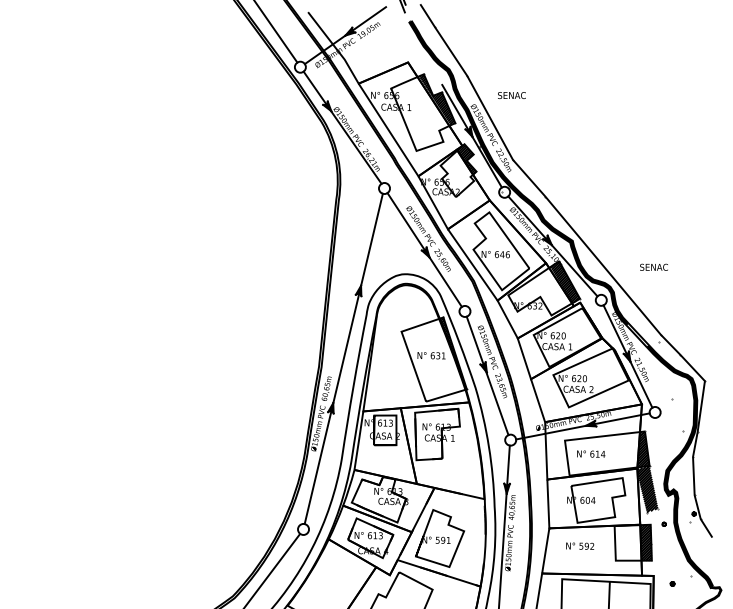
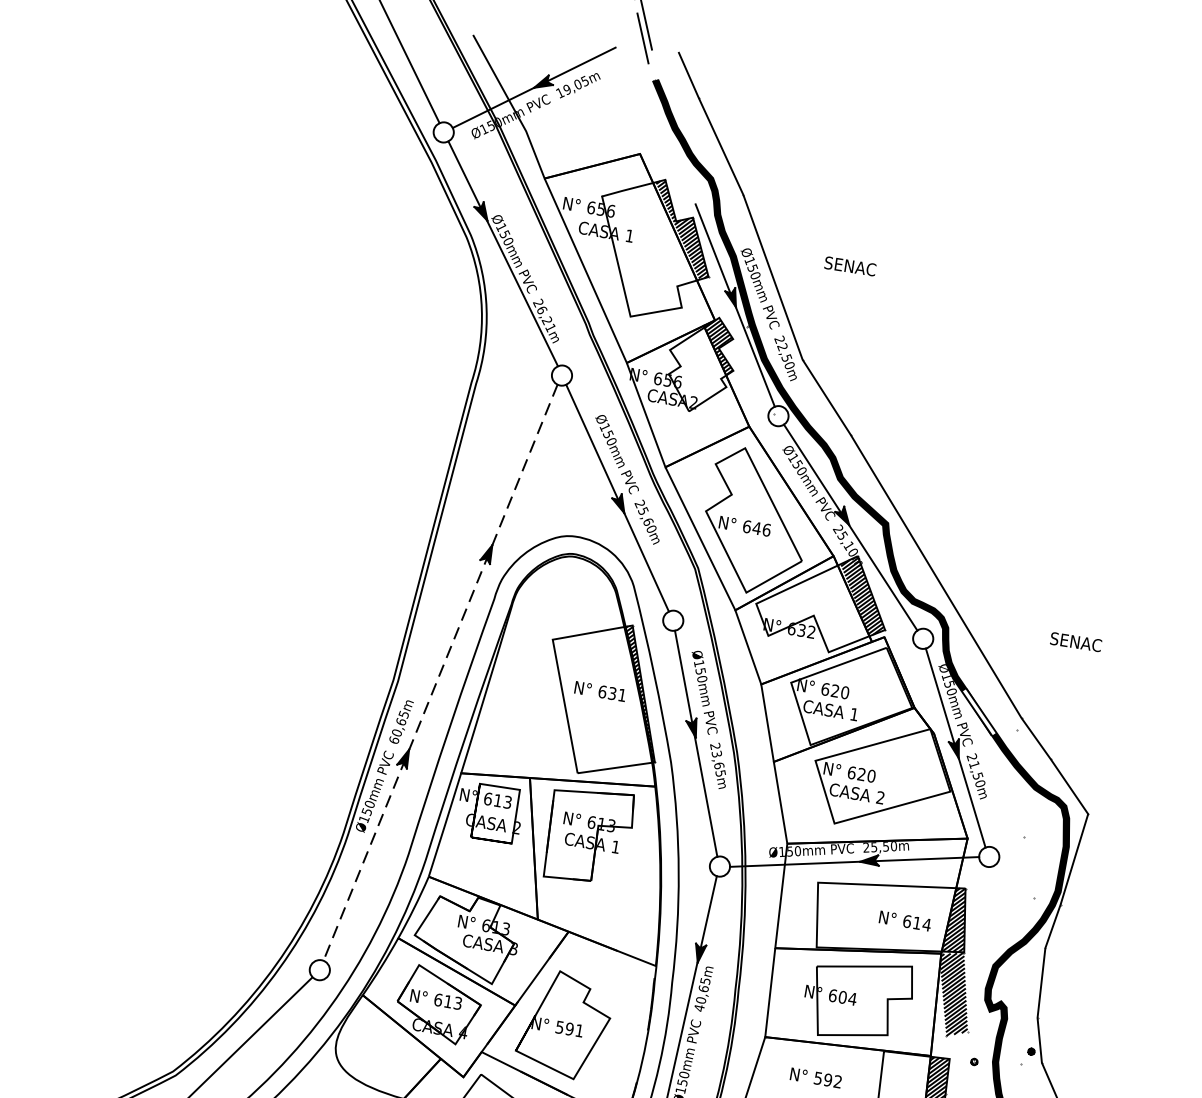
text: (511, 95) -> (849, 266), moved
text: (653, 266) -> (1075, 640), moved
line: (343, 358) -> (440, 671), solid -> dashed
text: (591, 453) -> (905, 920), moved

